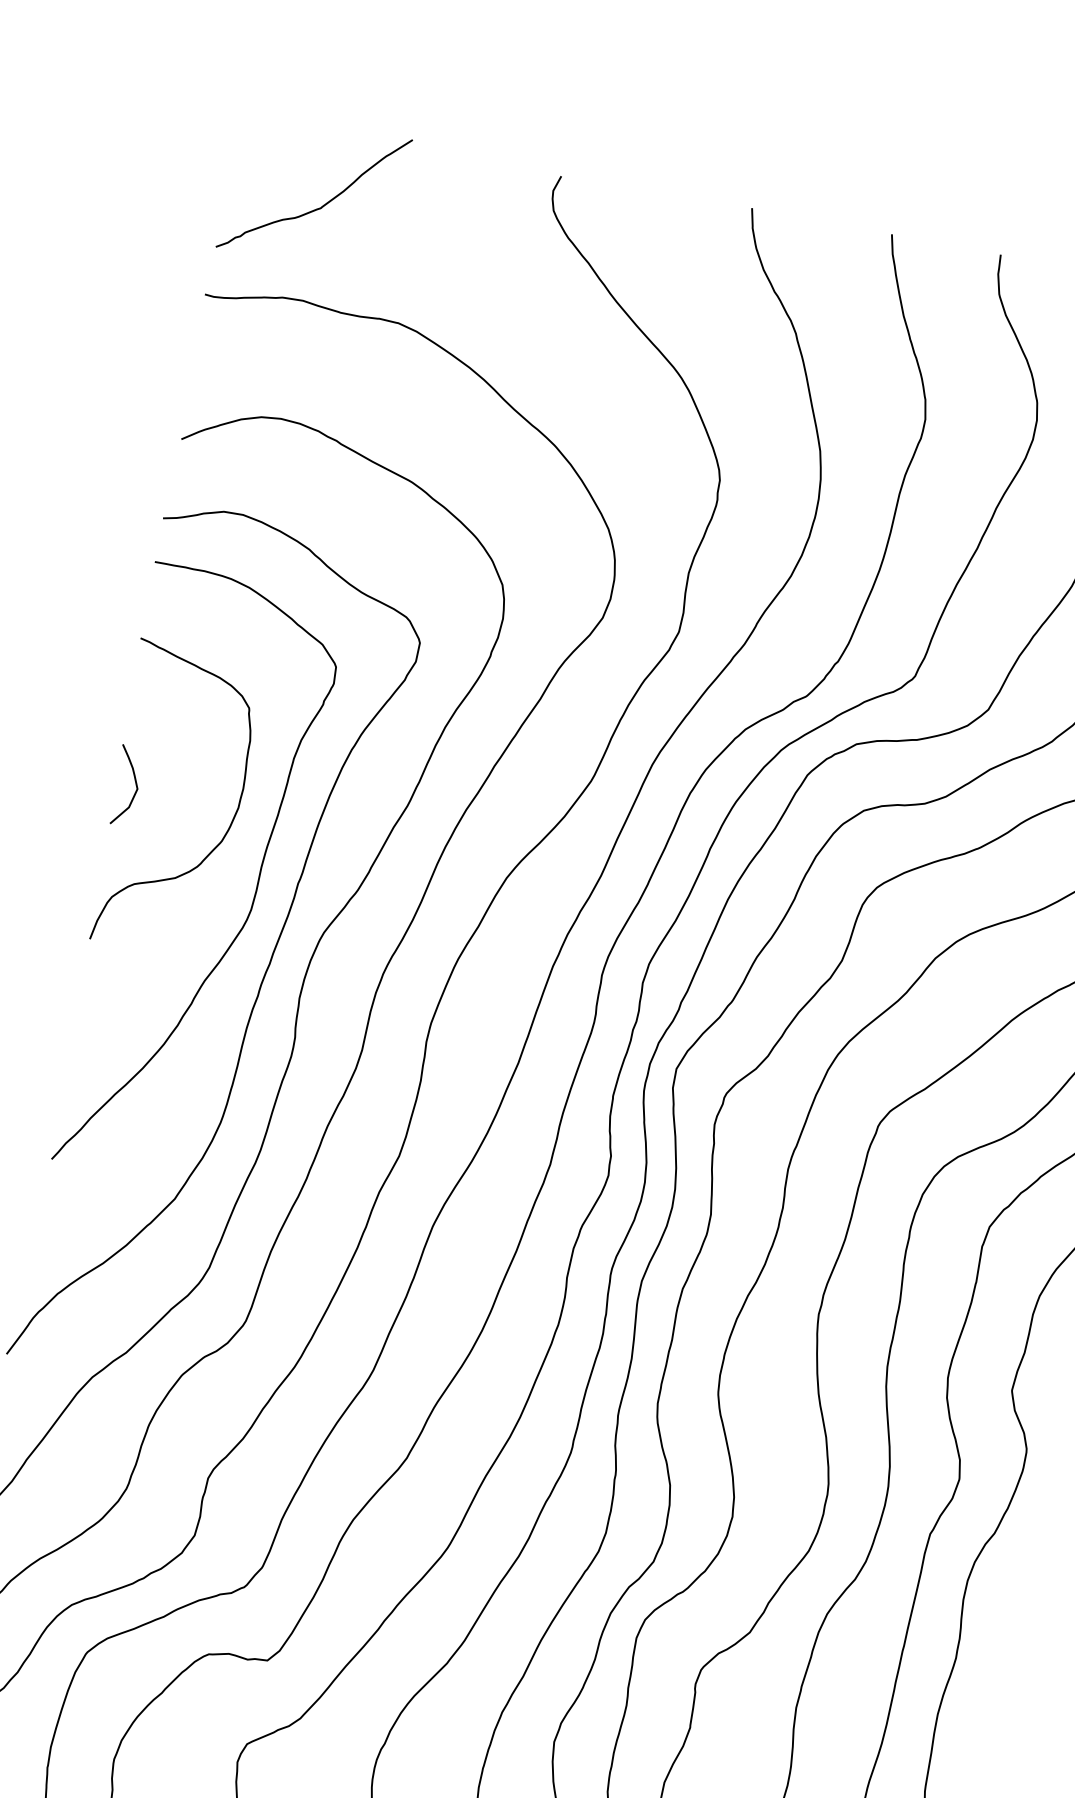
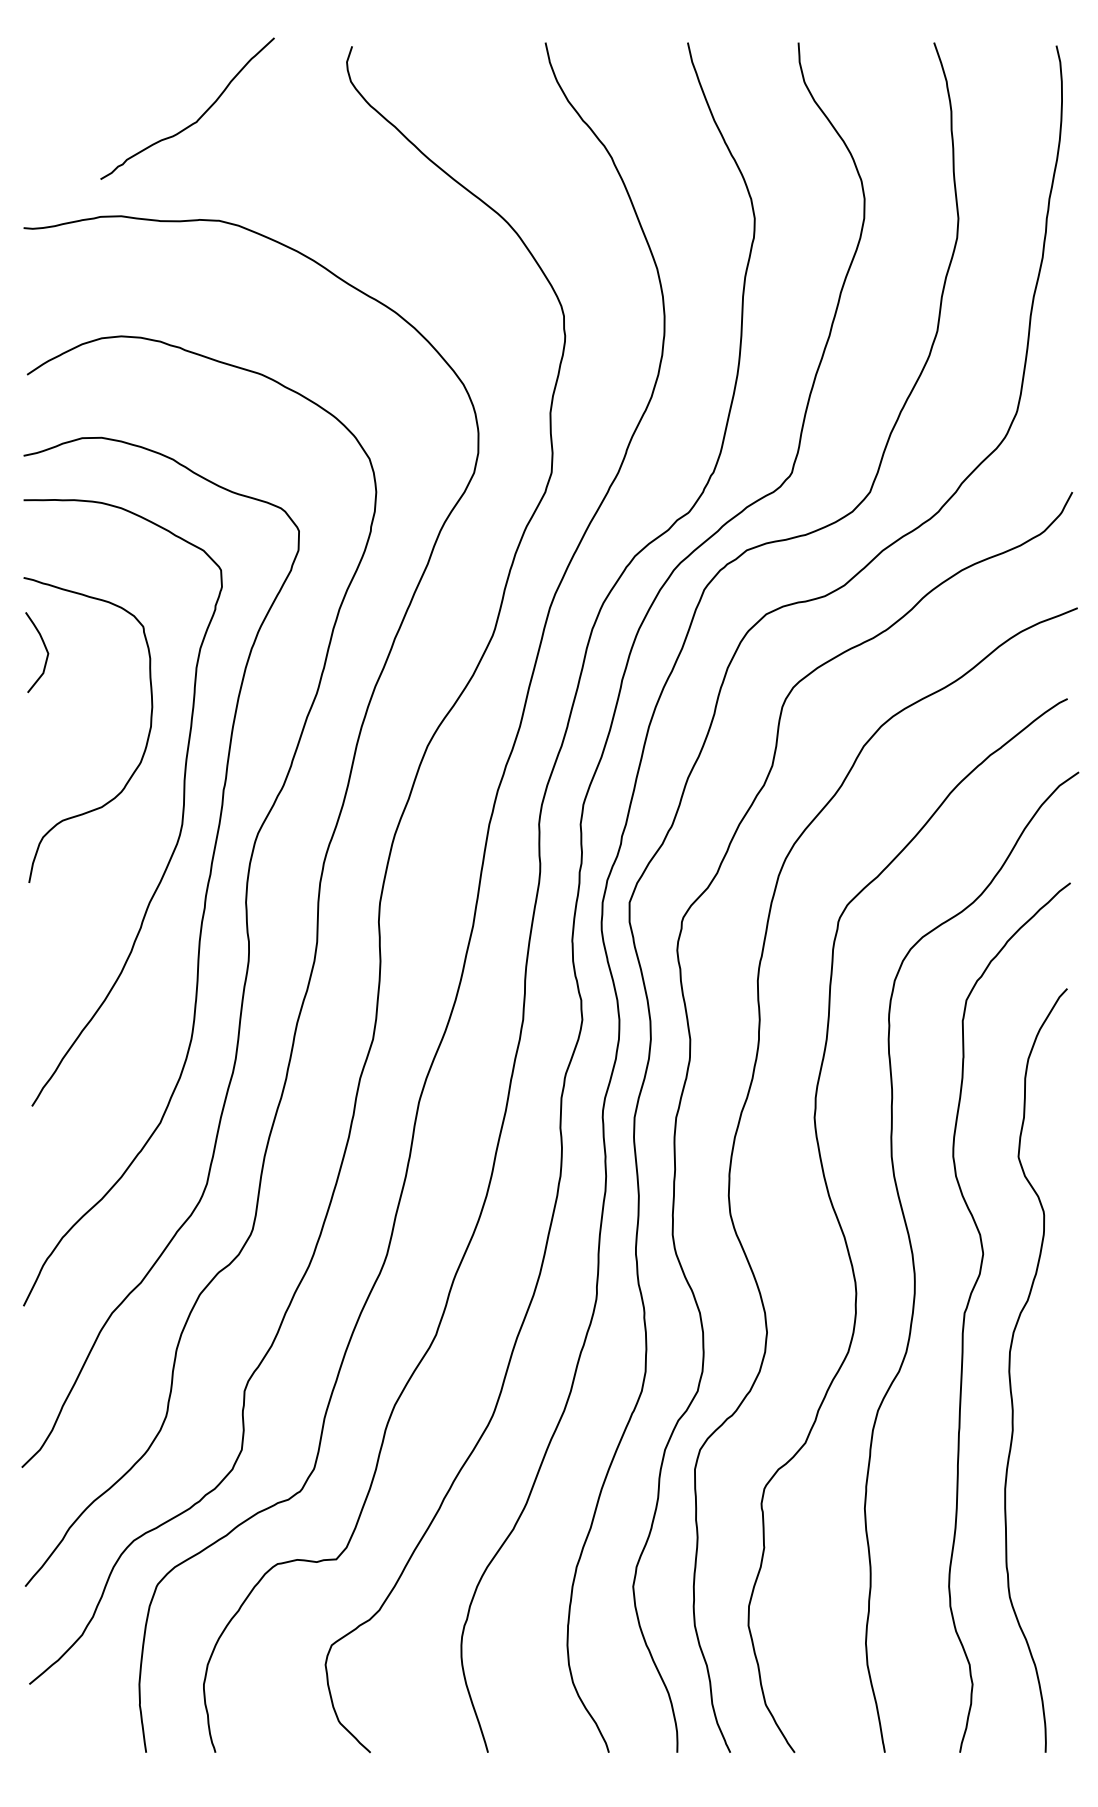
curve: (323, 205) -> (198, 118), moved
curve: (135, 784) -> (45, 649), moved

